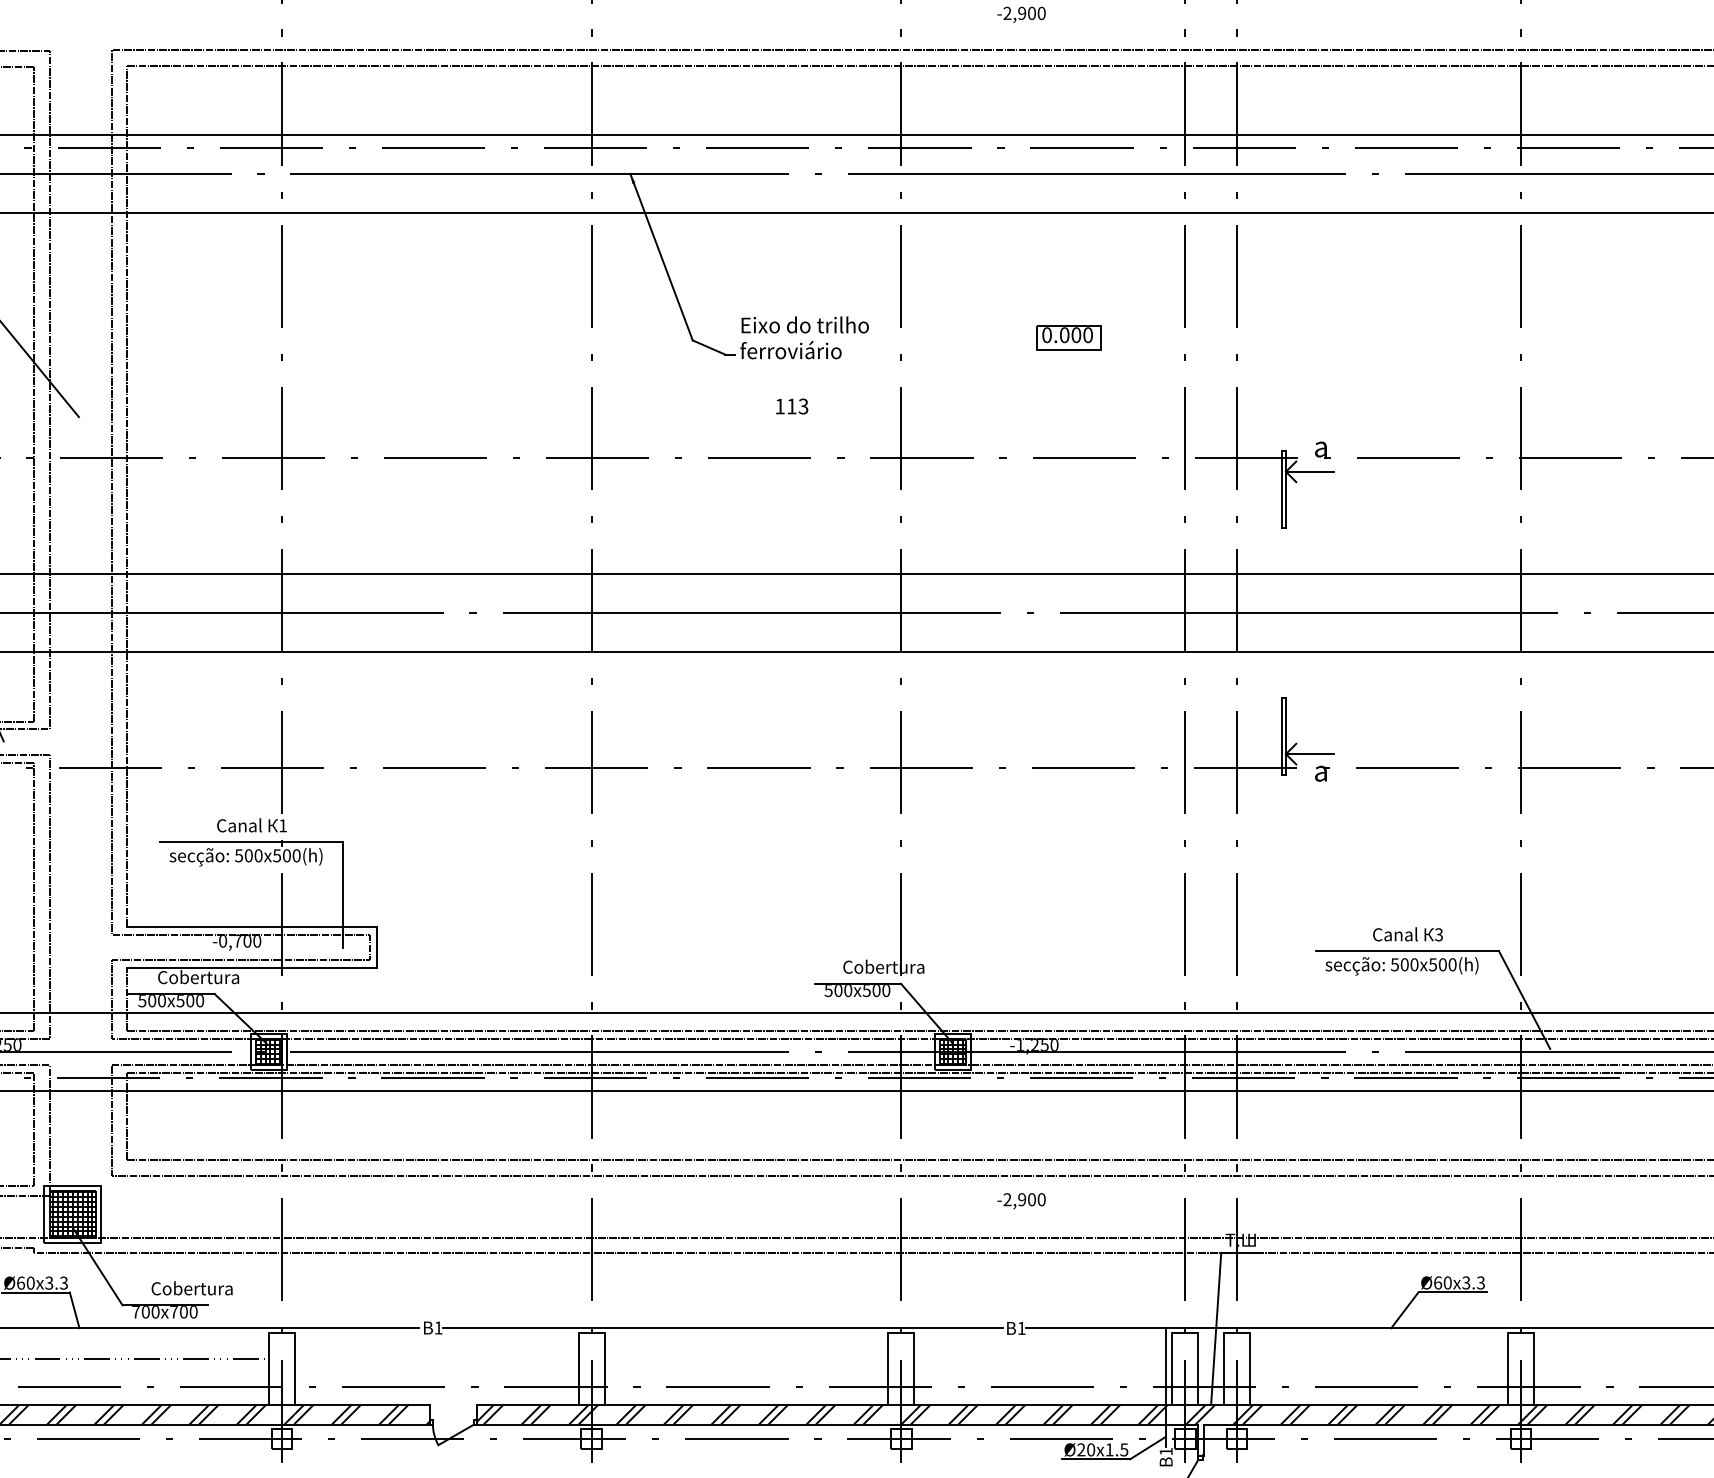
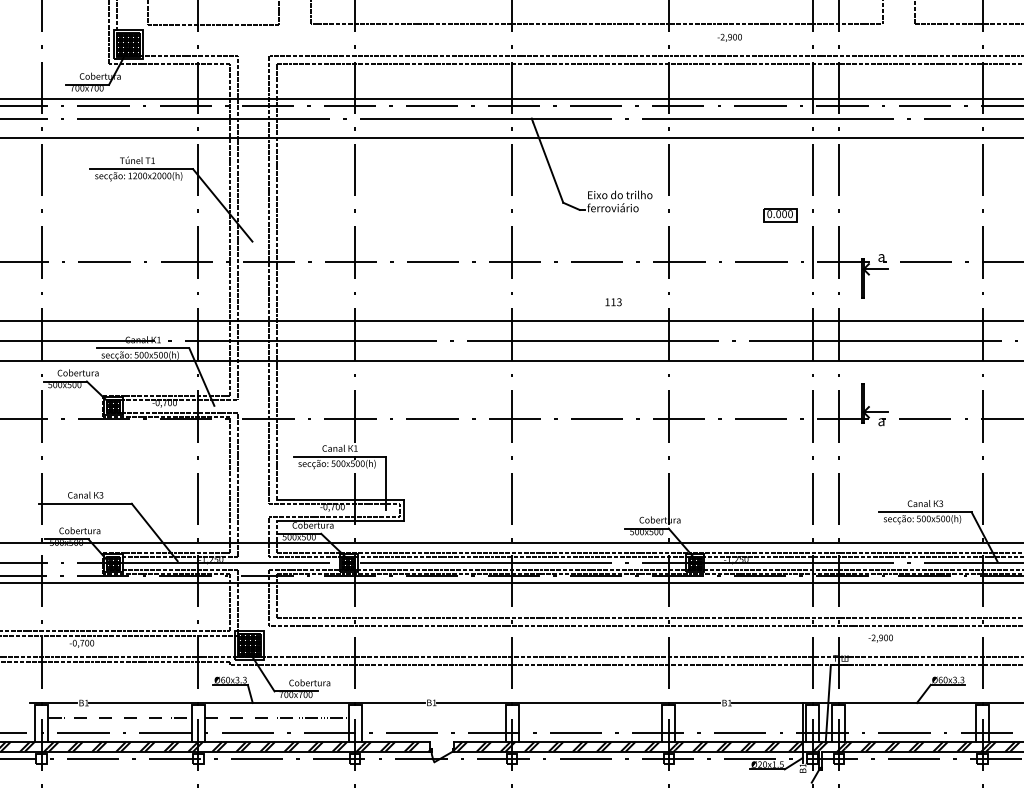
part: (1068, 337) -> (780, 215), moved
text: (791, 406) -> (613, 302), moved
text: (1020, 1200) -> (880, 638), moved

